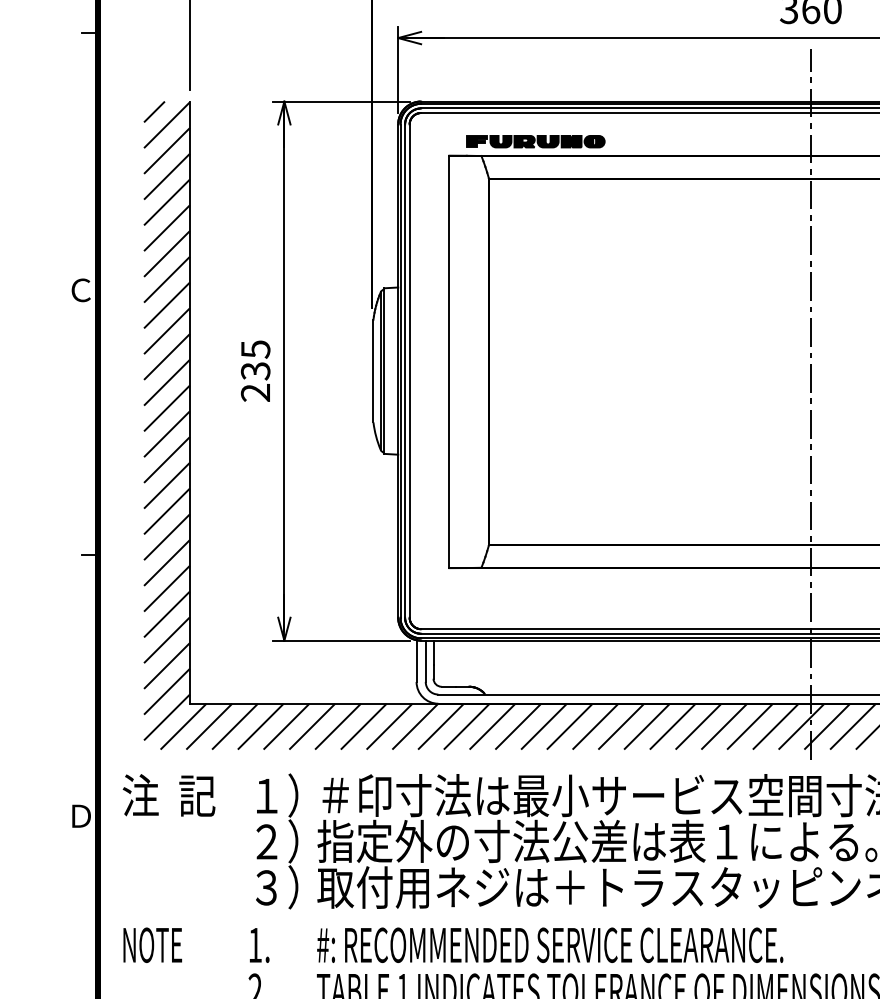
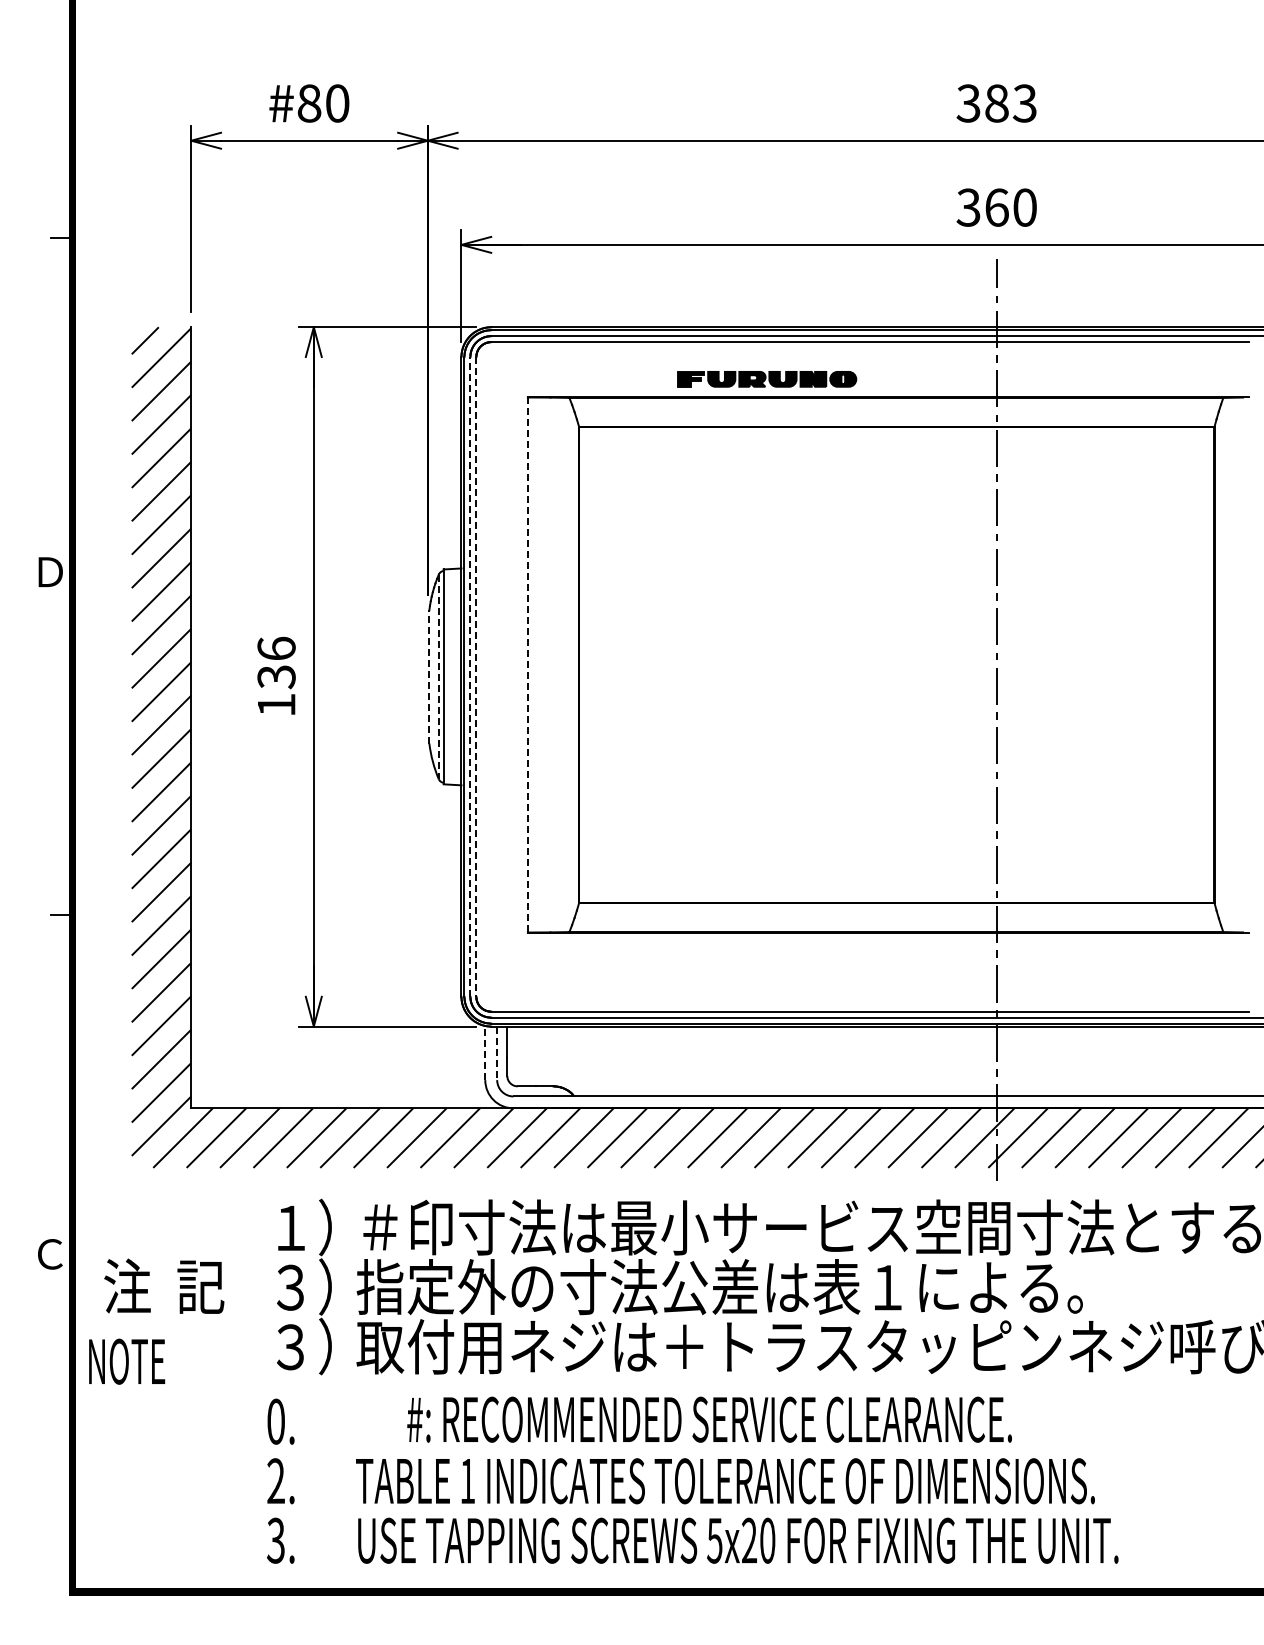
part: (536, 141) -> (767, 379), moved
text: (81, 289) -> (50, 571), Ｃ -> Ｄ
line: (449, 362) -> (527, 665), solid -> dashed
text: (255, 370) -> (276, 676), 235 -> 136
line: (373, 370) -> (429, 676), solid -> dashed
line: (405, 370) -> (470, 676), solid -> dashed
line: (409, 370) -> (476, 676), solid -> dashed
line: (380, 371) -> (438, 677), solid -> dashed
line: (416, 660) -> (485, 1052), solid -> dashed
line: (425, 661) -> (497, 1053), solid -> dashed
text: (169, 794) -> (164, 1285), moved
text: (81, 816) -> (50, 1254), Ｄ -> Ｃ
text: (266, 841) -> (290, 1287), ２） -> ３）
text: (153, 945) -> (127, 1361), moved
text: (254, 945) -> (275, 1421), 1. -> 0.
text: (550, 945) -> (709, 1419), moved

